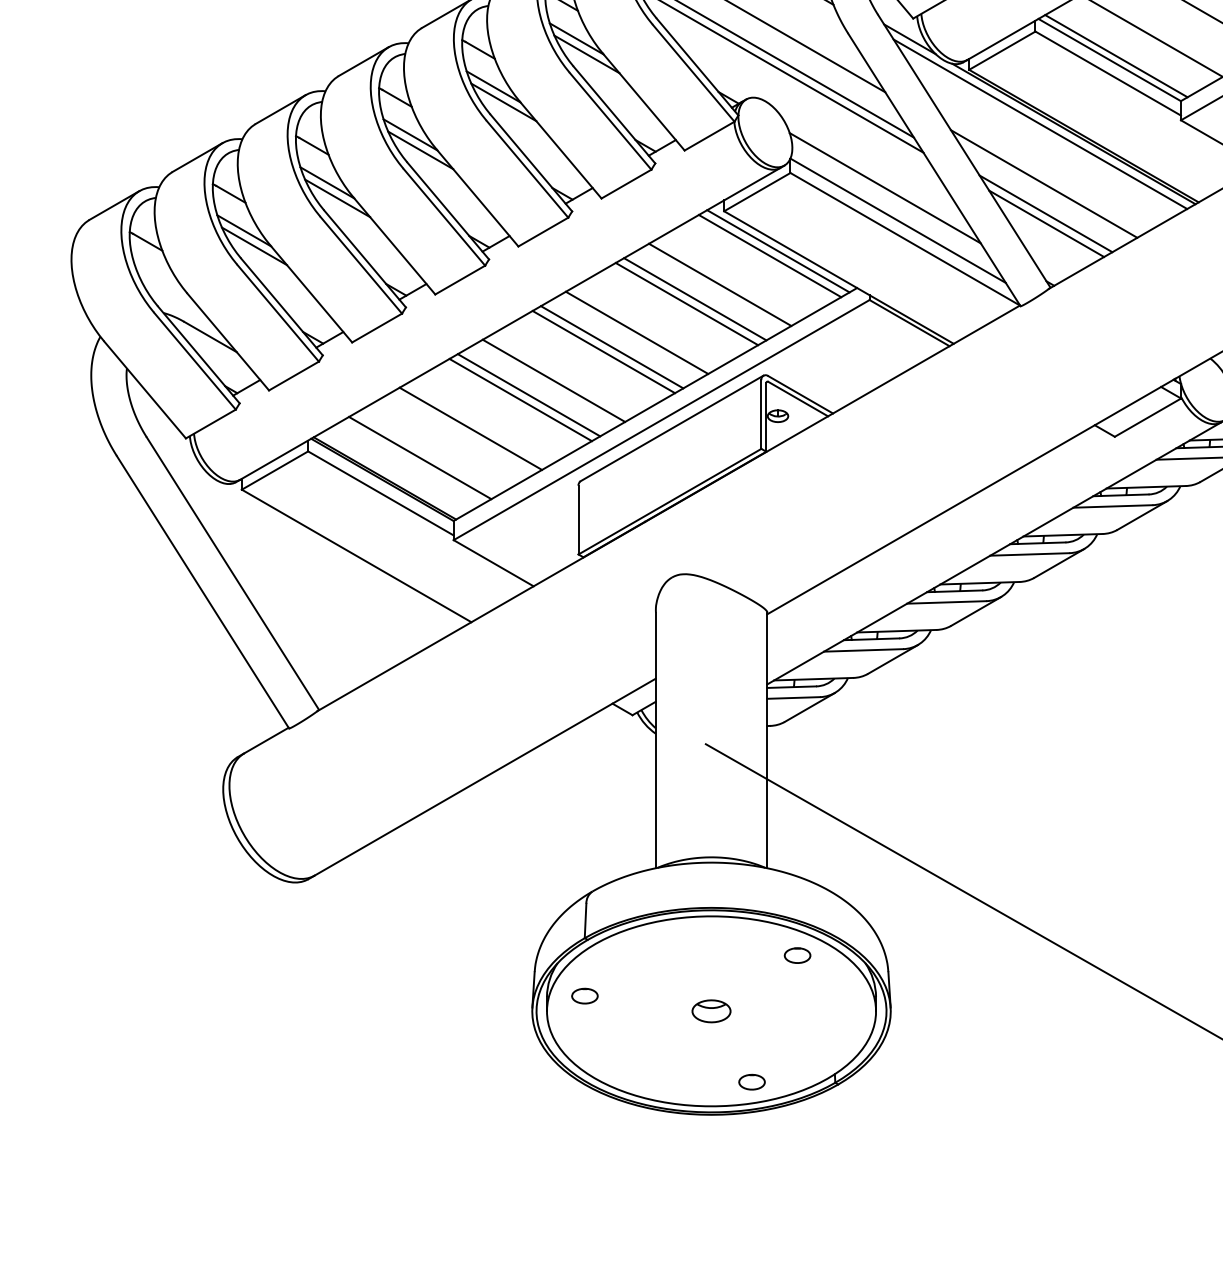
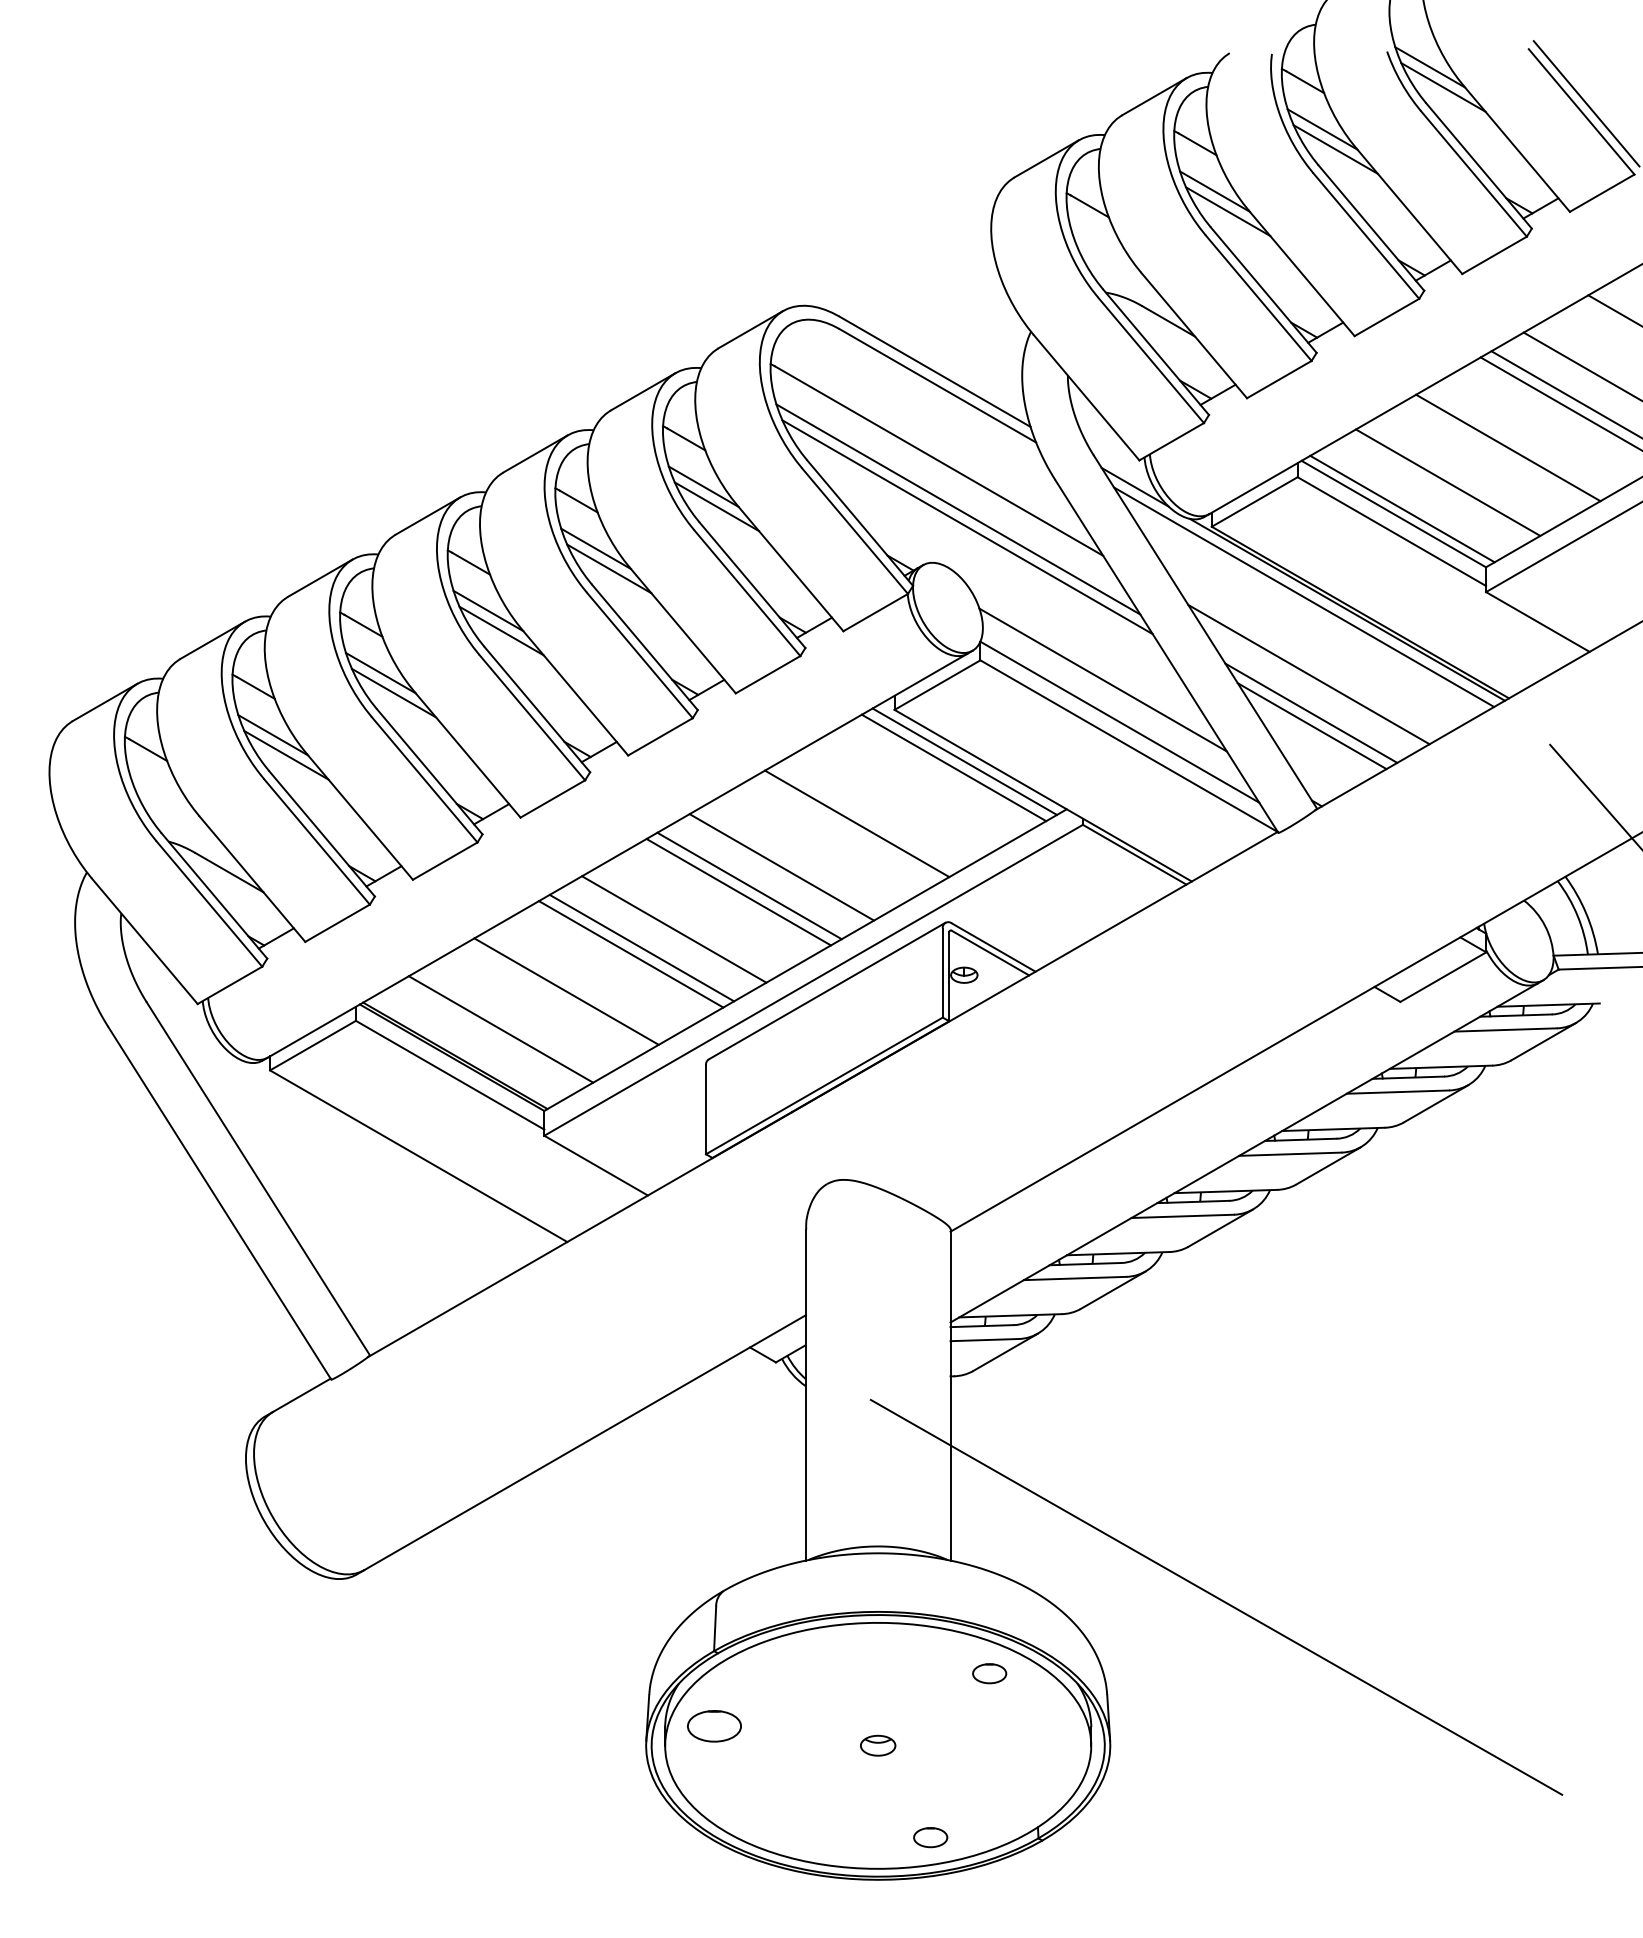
line: (720, 285) -> (889, 805), removed
line: (687, 303) -> (846, 829), removed
part: (584, 995) -> (713, 1725), size x1.6
part: (710, 1011) -> (877, 1745), size x0.7

